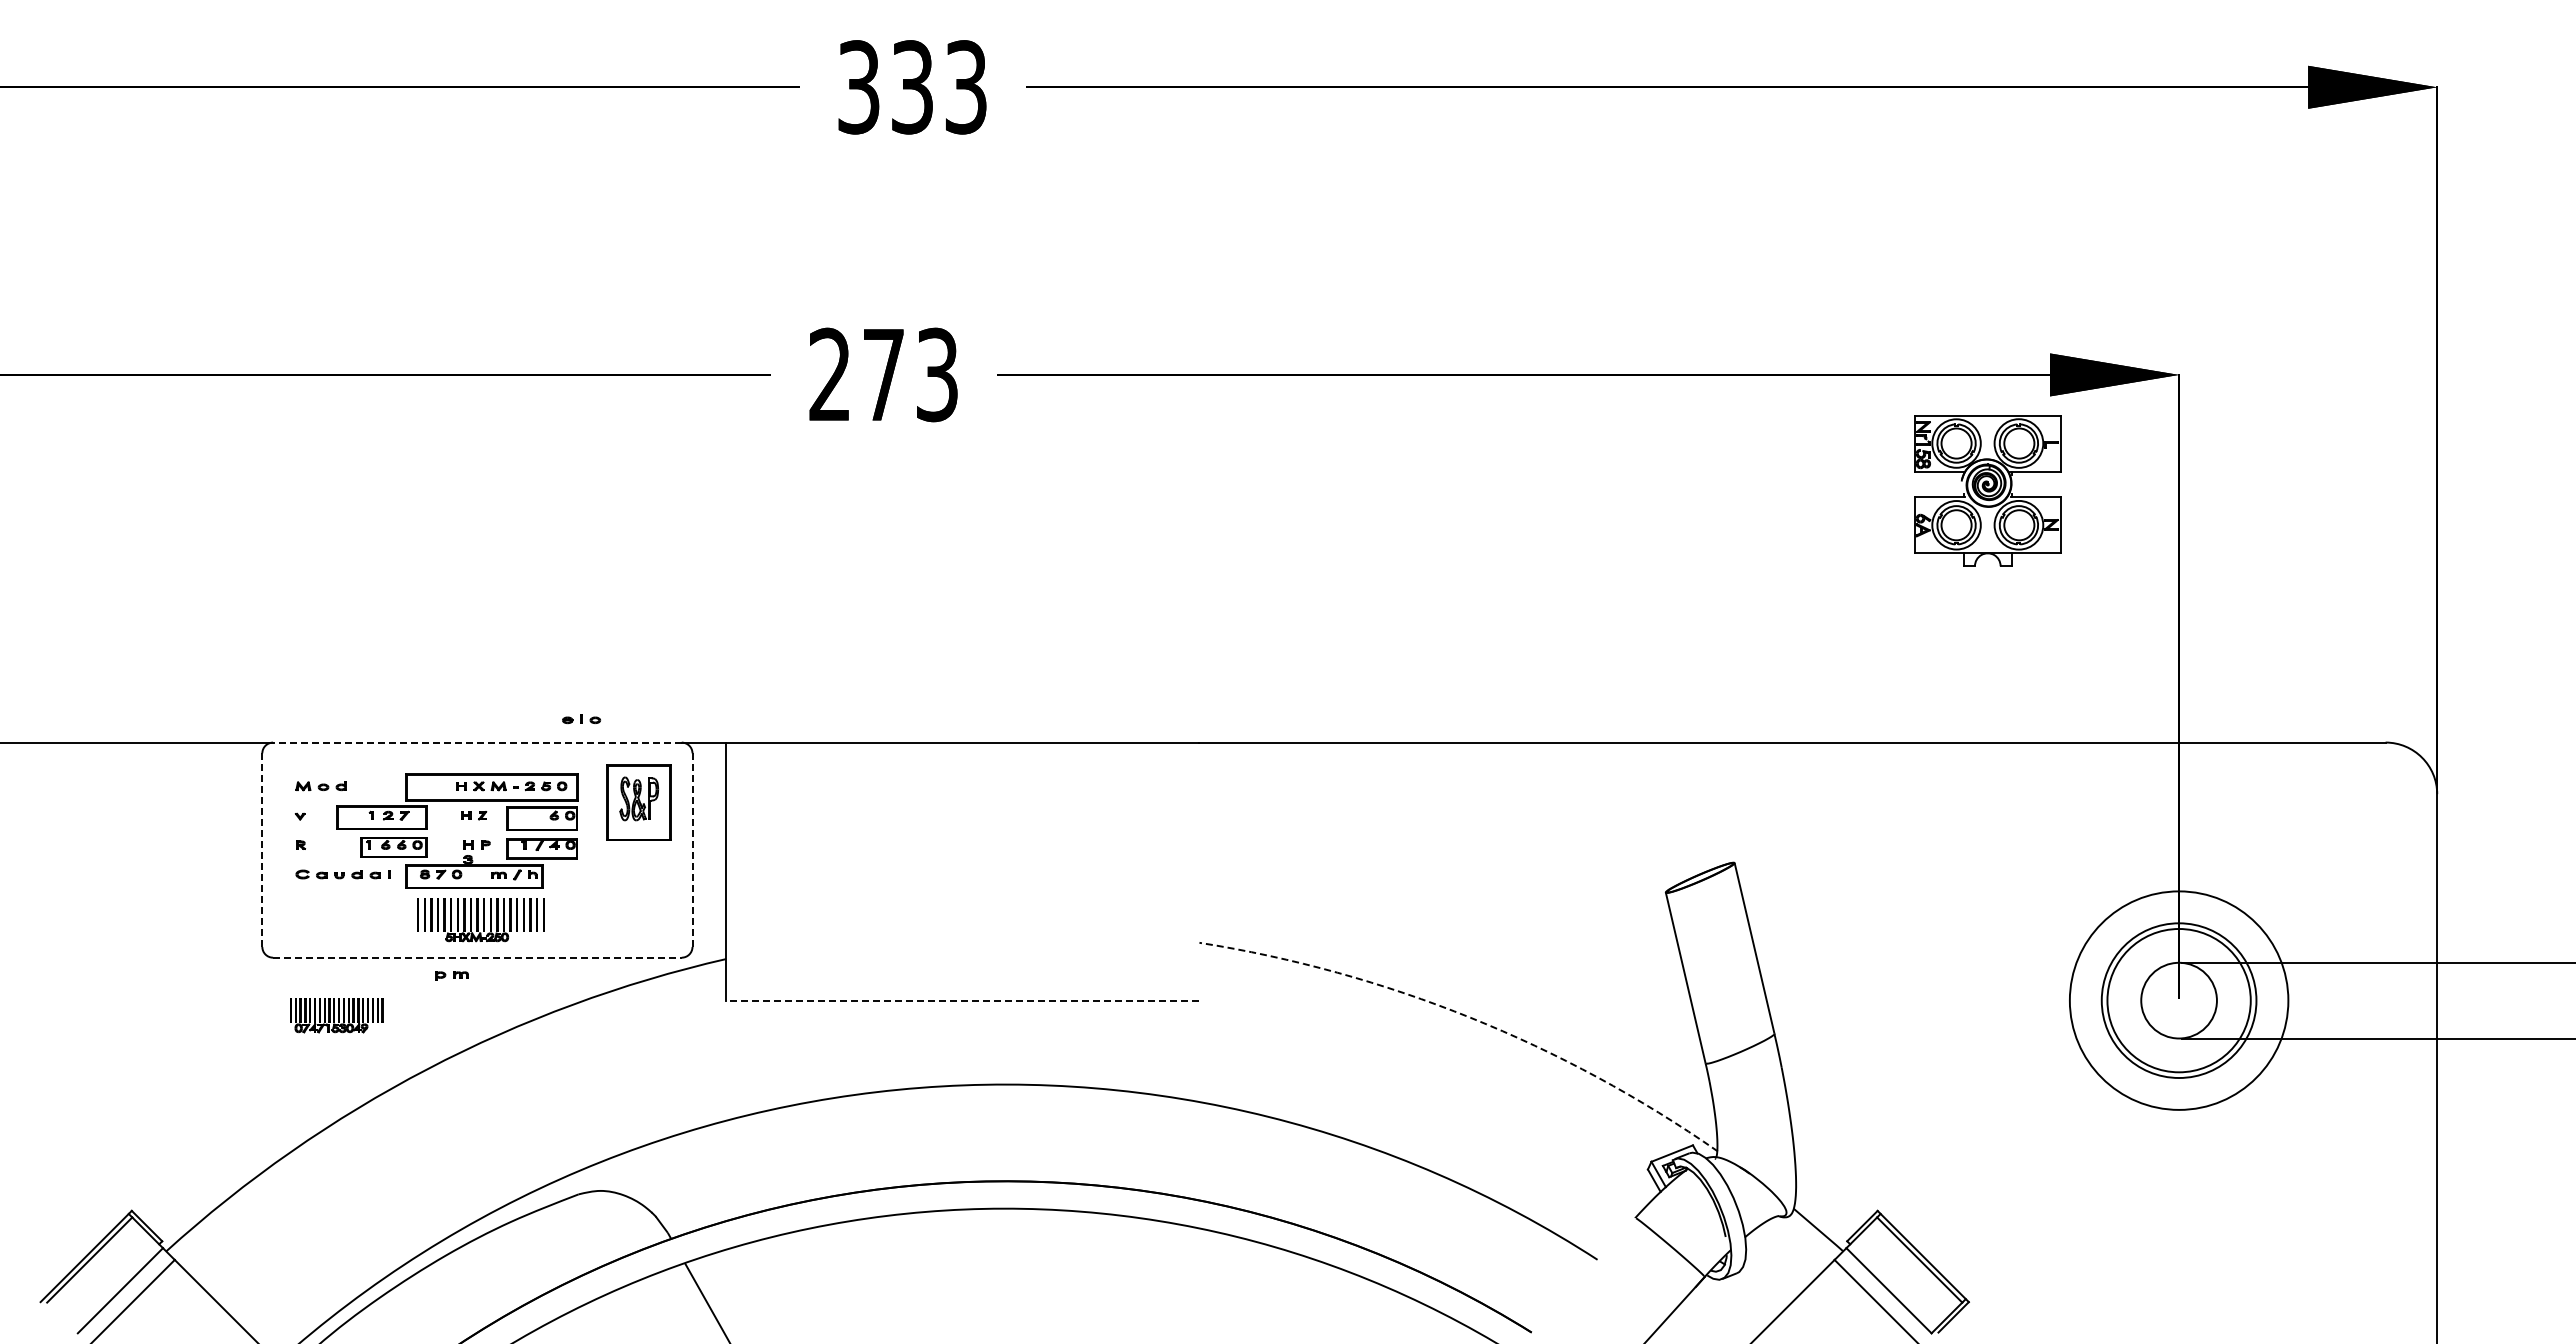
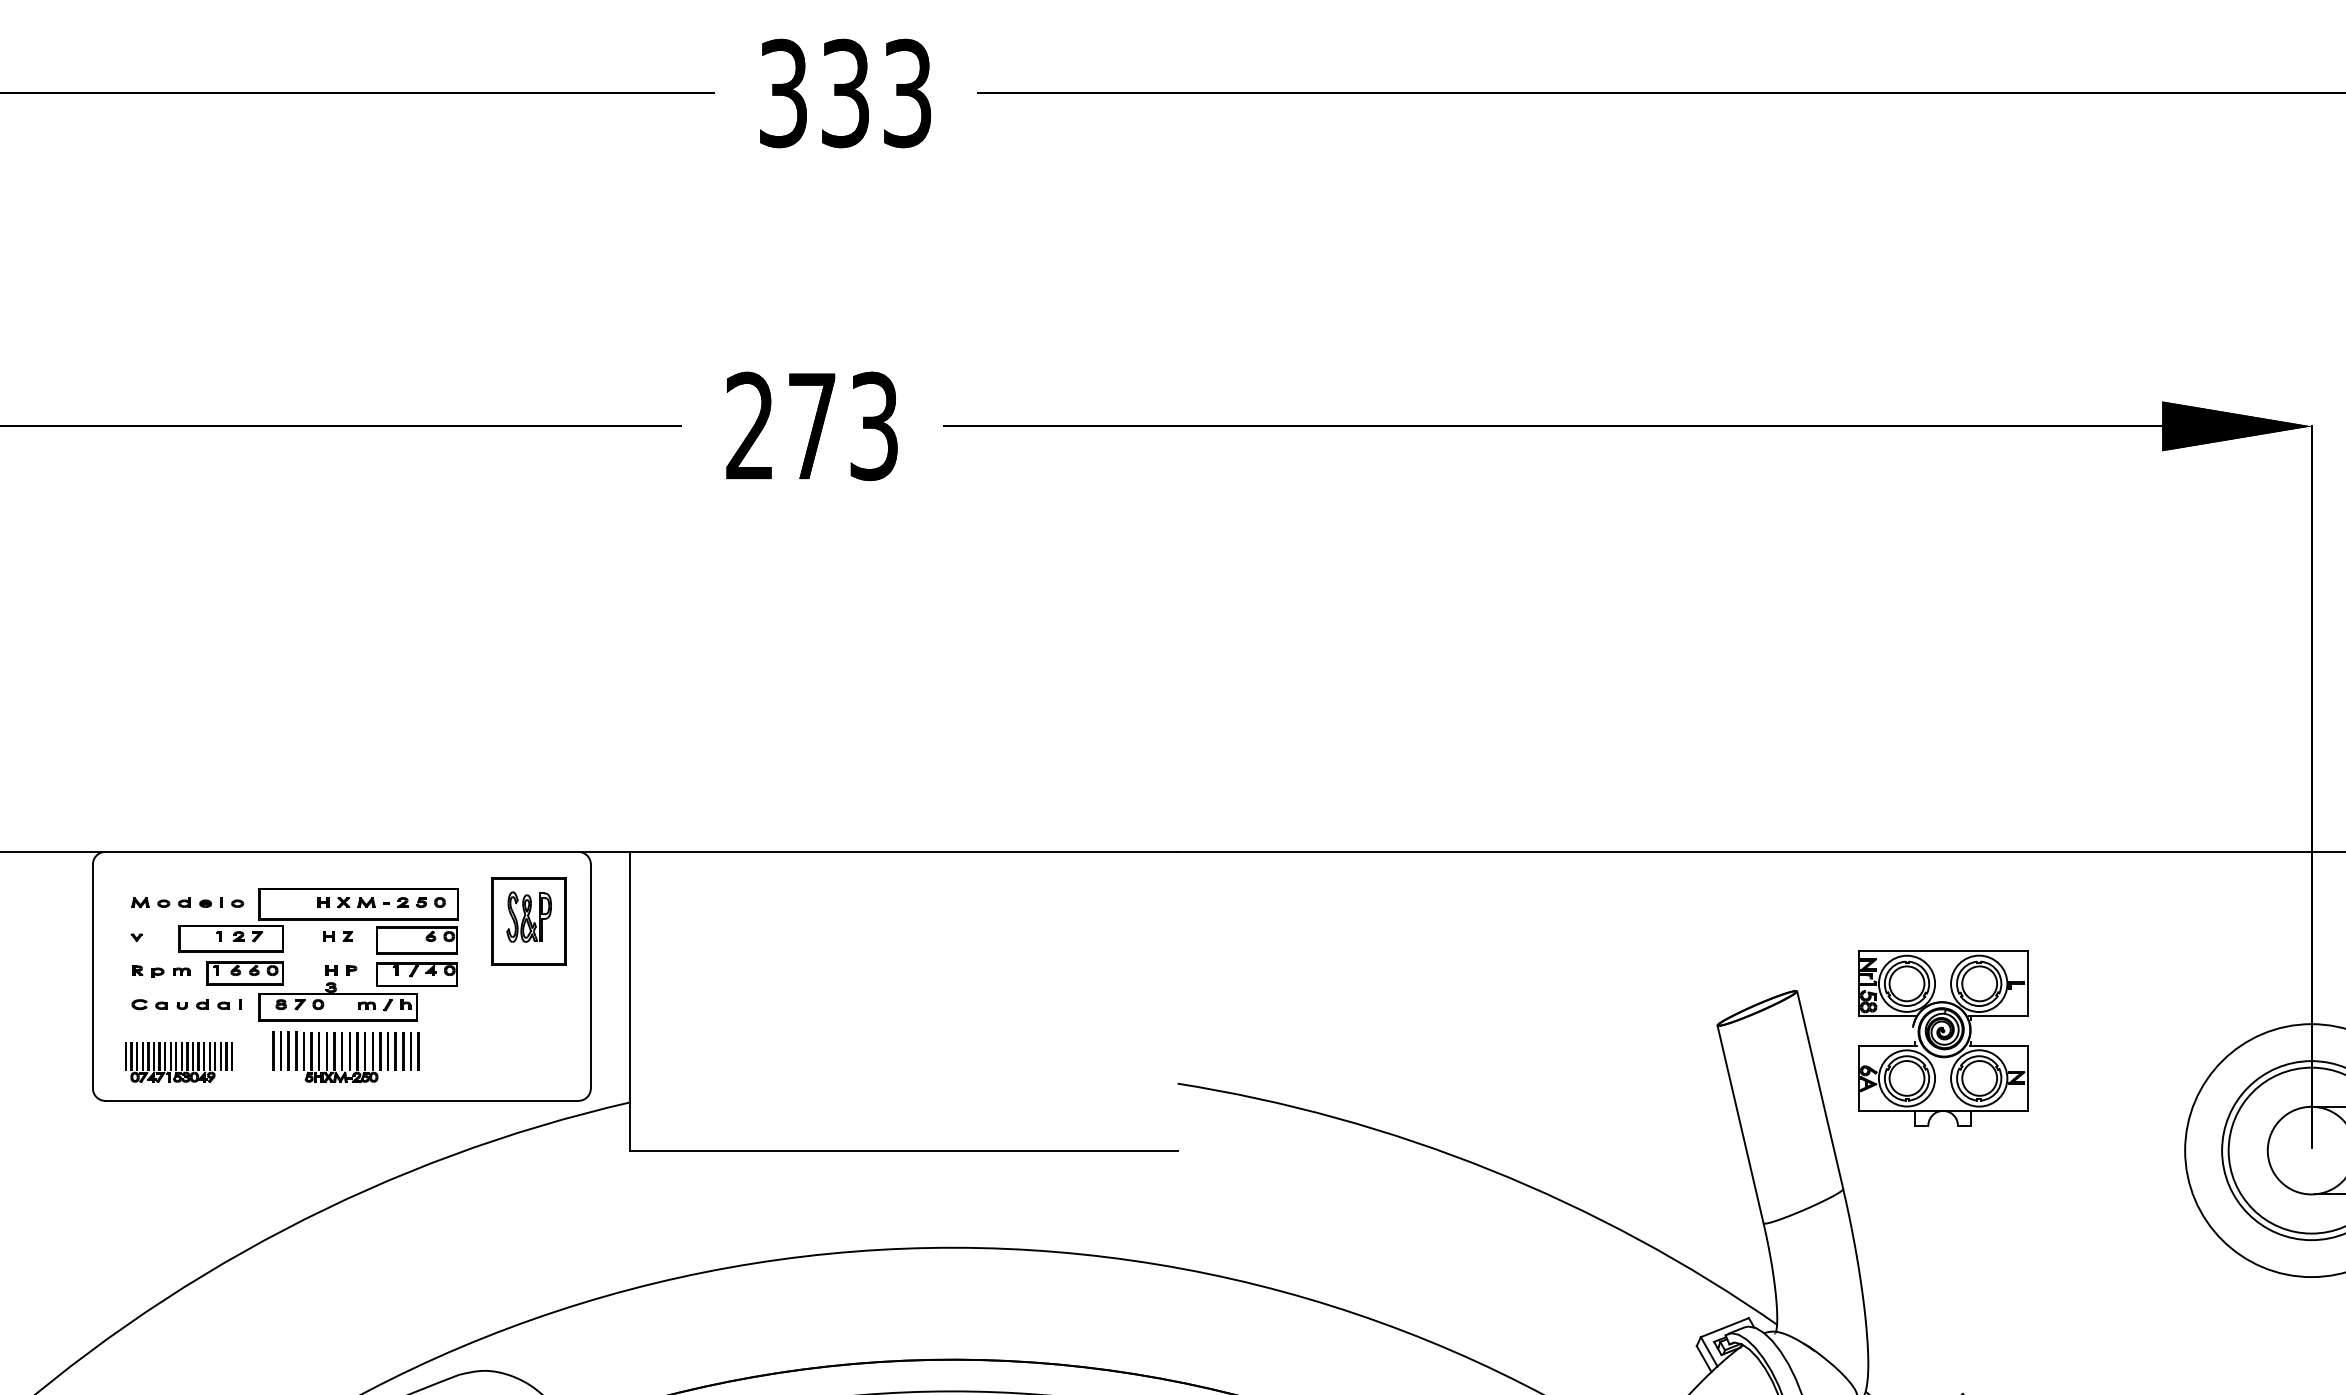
part: (1987, 490) -> (1942, 1038), moved
part: (581, 719) -> (221, 902), moved
line: (476, 742) -> (340, 851), dashed -> solid
line: (262, 850) -> (93, 976), dashed -> solid
line: (692, 850) -> (590, 976), dashed -> solid
line: (477, 957) -> (341, 1100), dashed -> solid
part: (451, 975) -> (170, 972), moved
line: (962, 1000) -> (903, 1150), dashed -> solid
part: (336, 1015) -> (178, 1062), moved
arc: (1470, 1017) -> (1491, 1170), dashed -> solid

